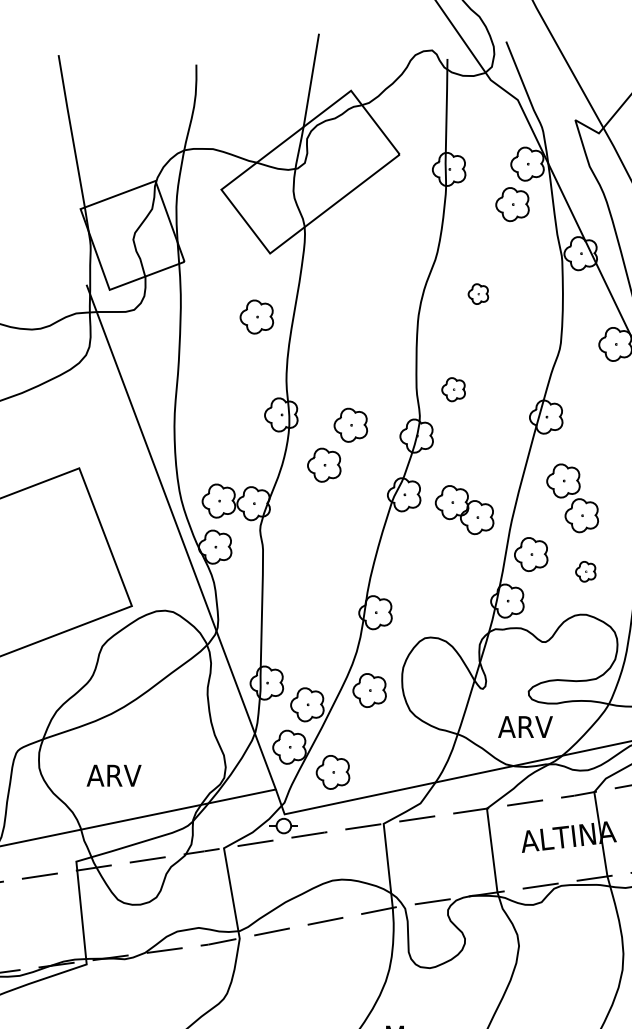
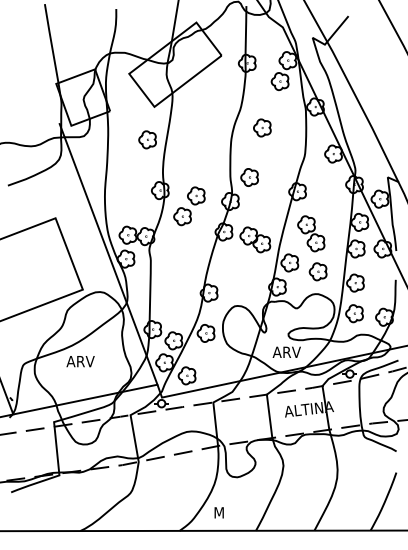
part: (478, 293) -> (262, 127), size x1.67
part: (453, 389) -> (249, 177), size x1.43
part: (584, 571) -> (317, 271), size x1.67
text: (113, 775) -> (80, 361), moved

